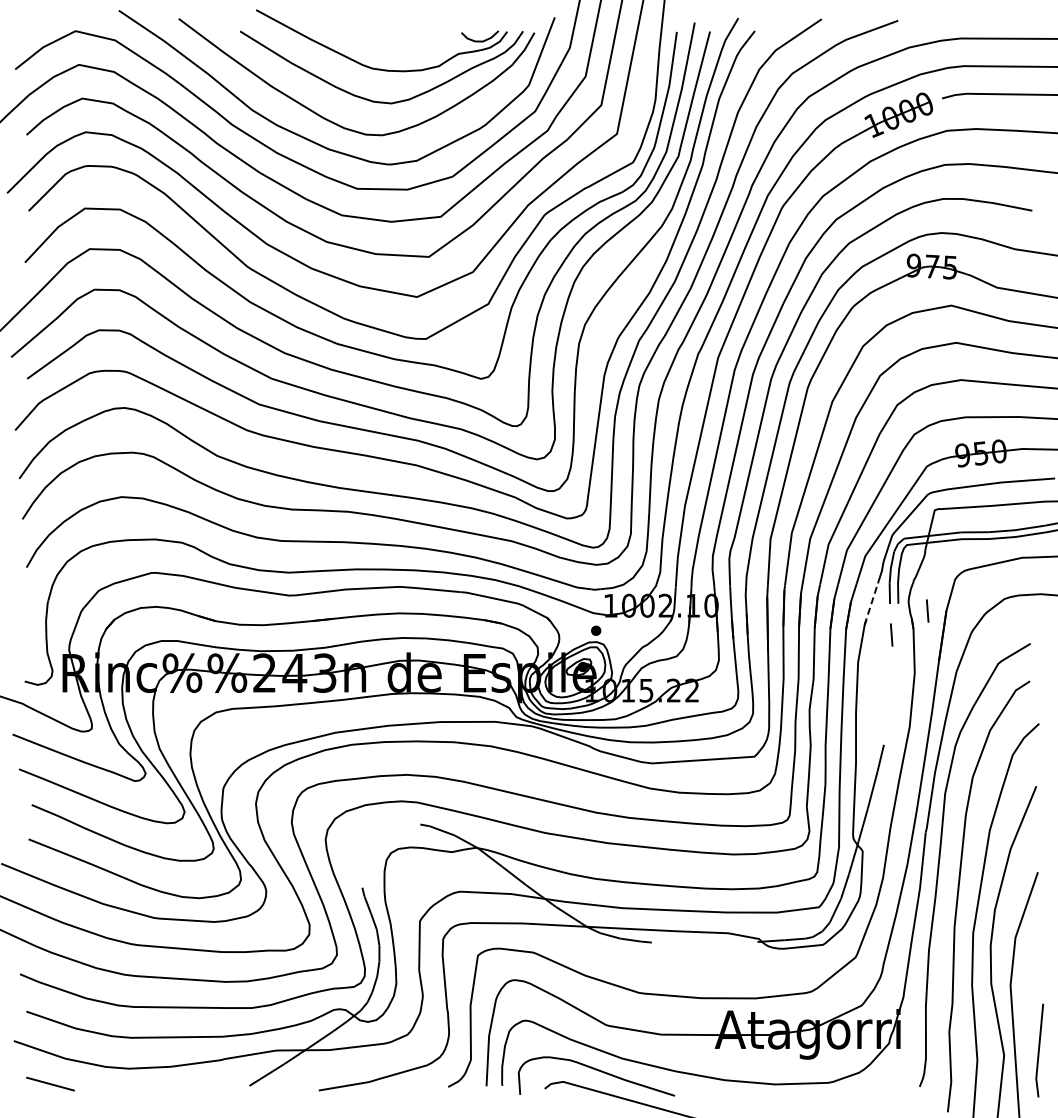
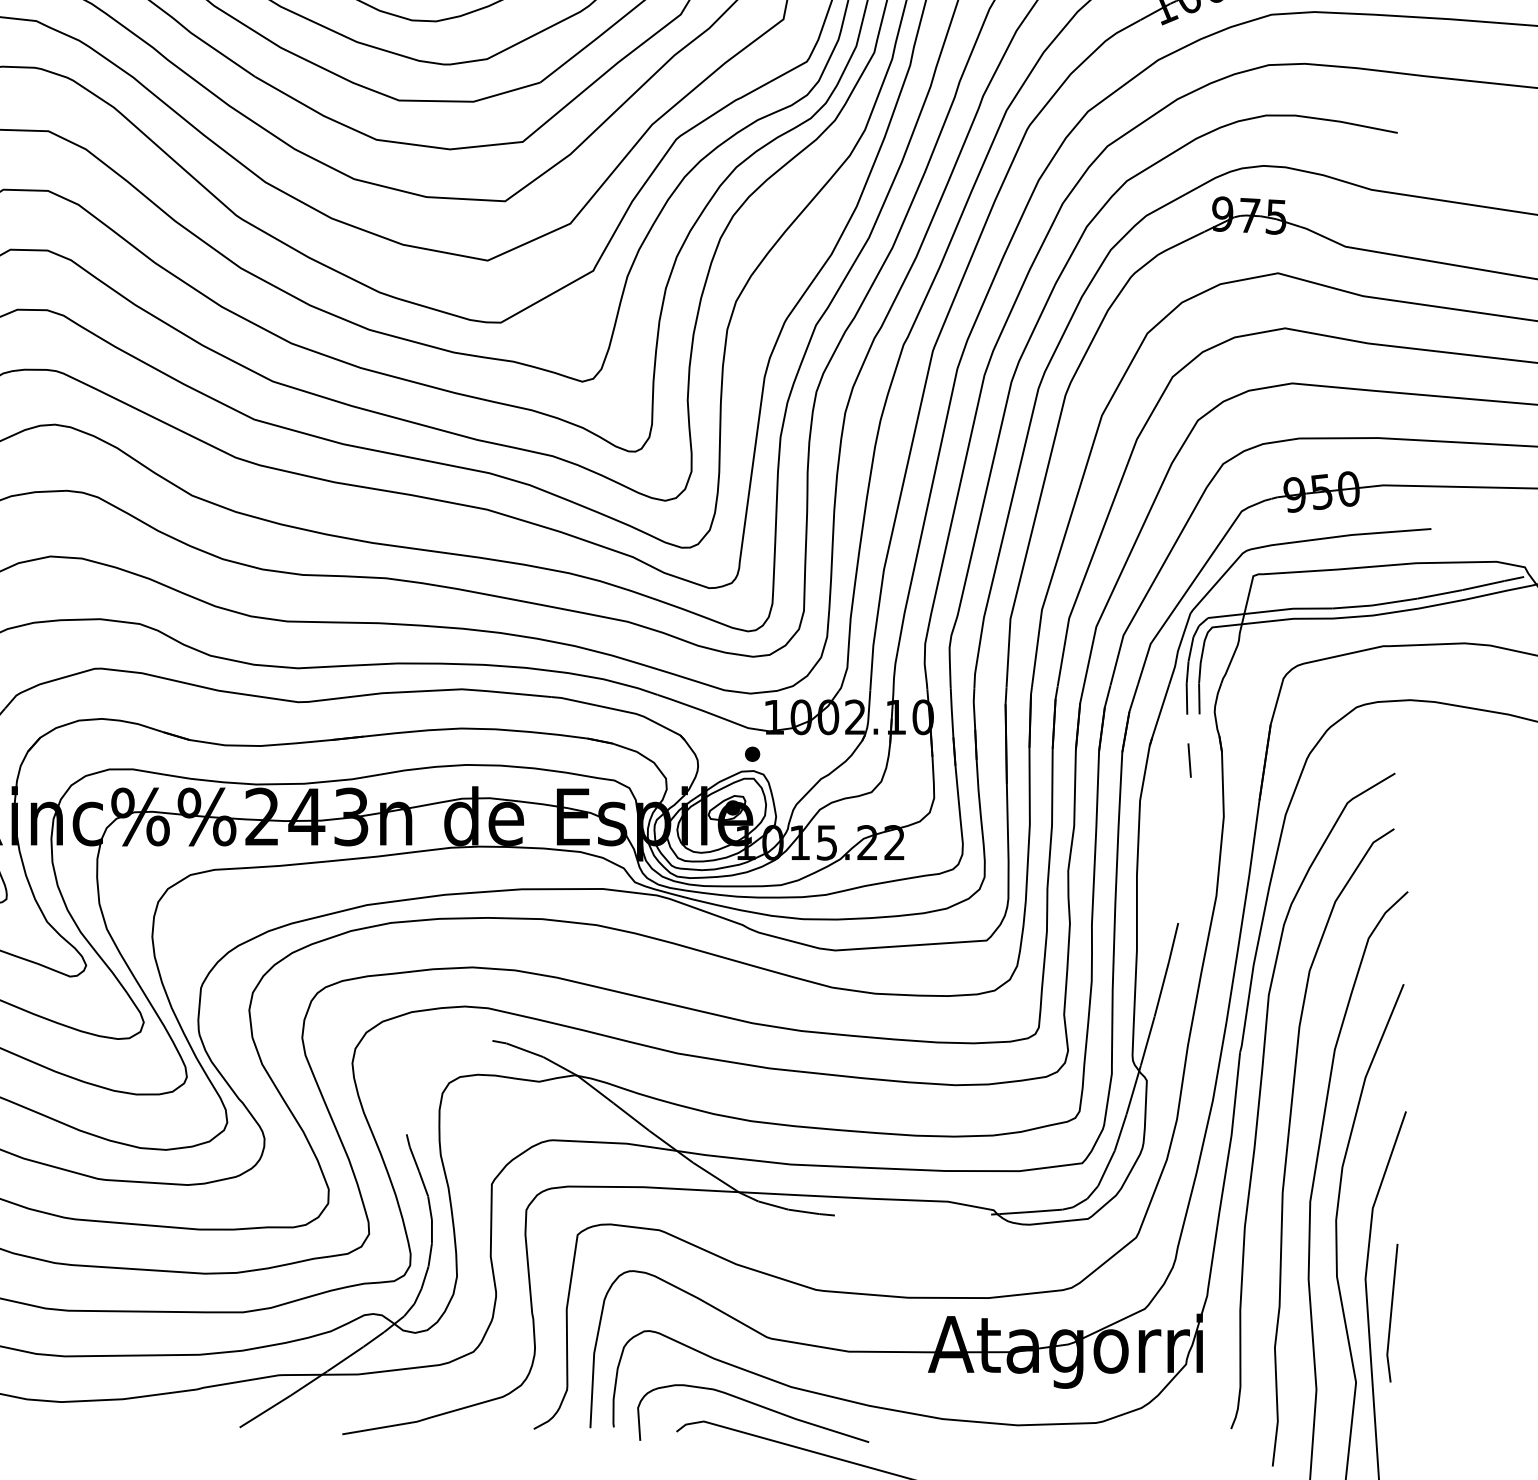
line: (871, 604) -> (1159, 715), dashed -> solid
line: (927, 610) -> (1242, 724), removed
line: (1039, 1050) -> (1392, 1312), moved

